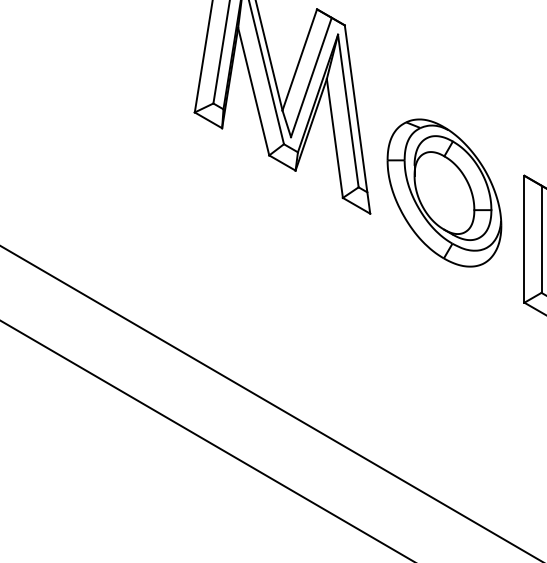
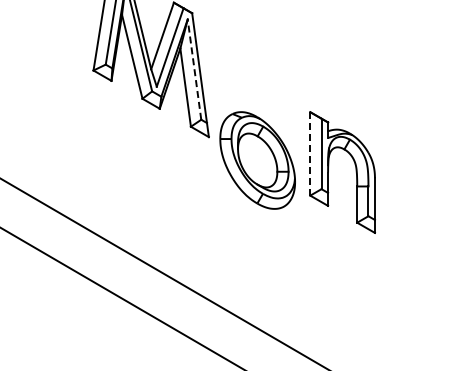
line: (348, 110) -> (194, 69), solid -> dashed
part: (444, 193) -> (257, 160), moved
line: (524, 238) -> (310, 153), solid -> dashed

